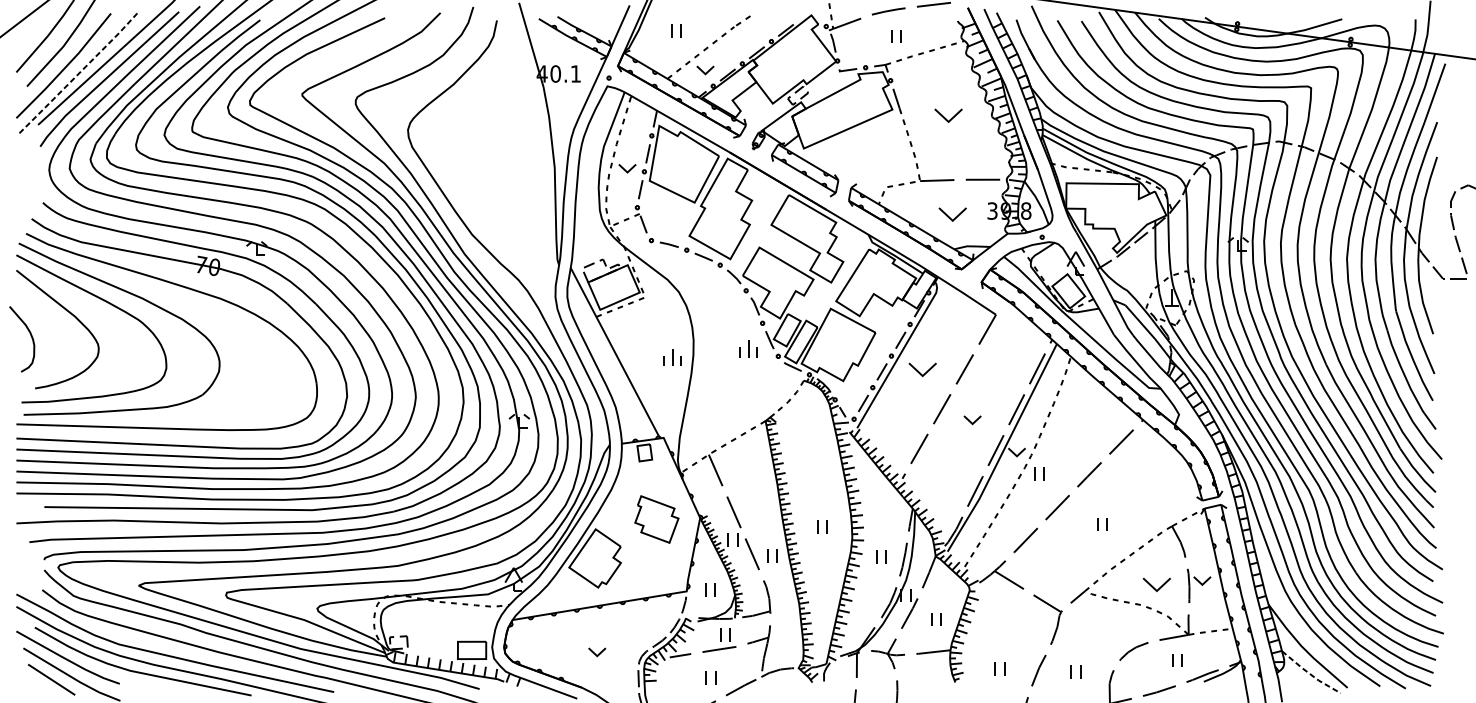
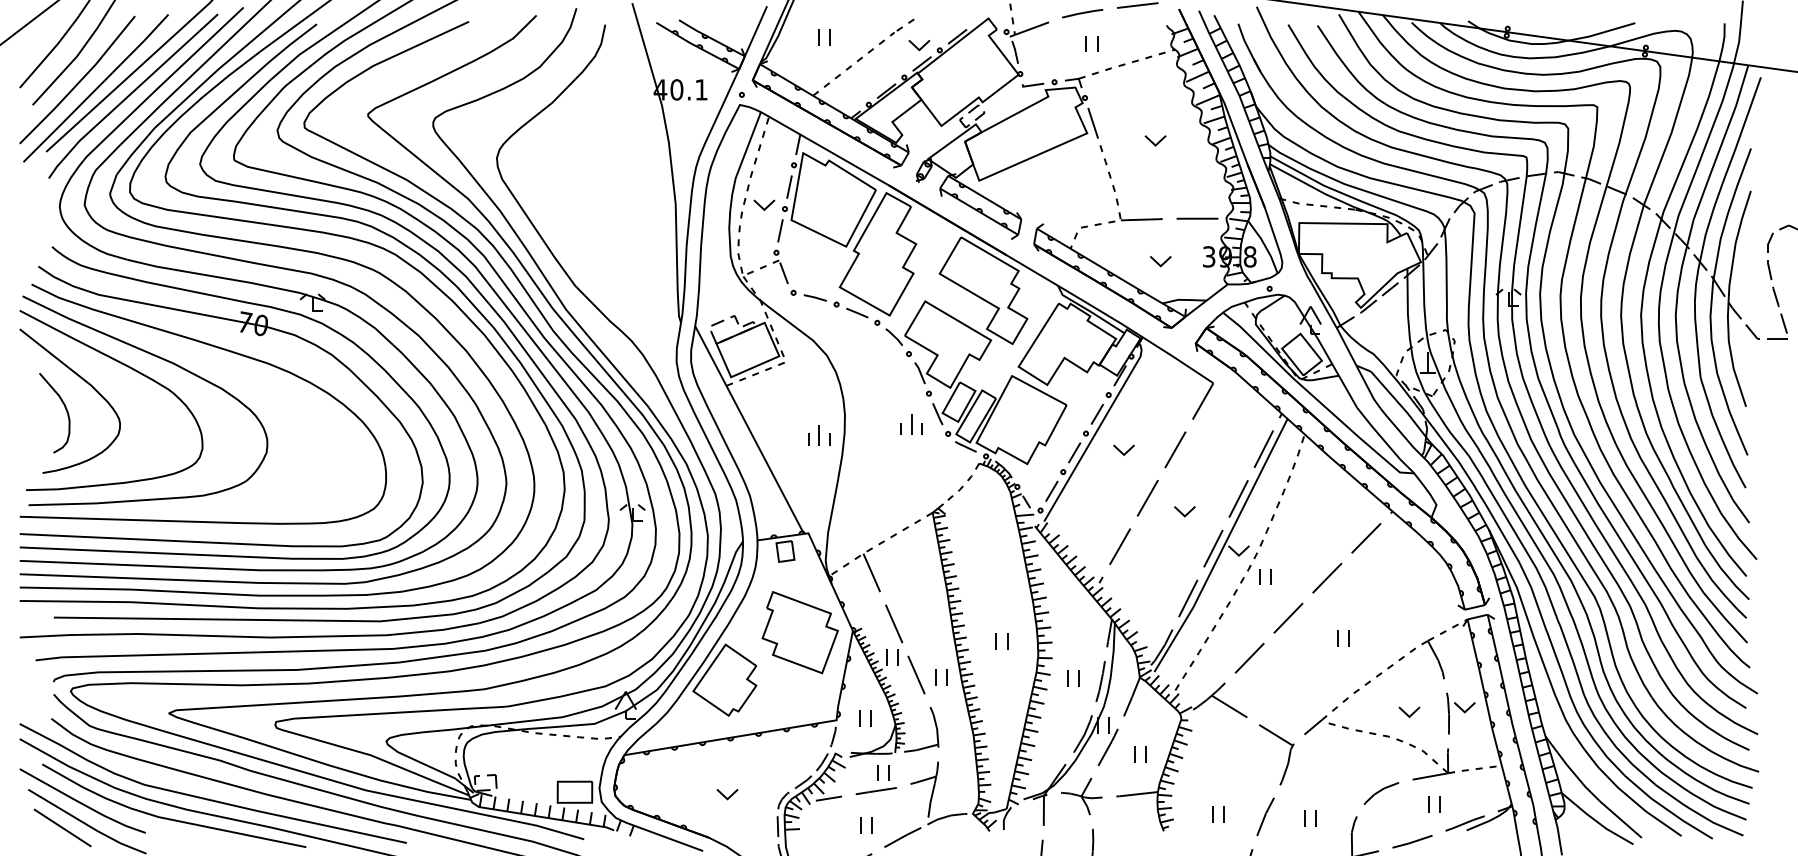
part: (705, 70) -> (919, 45), moved
line: (79, 72) -> (96, 88), dashed -> solid
part: (948, 115) -> (1155, 140), size x0.62
part: (952, 214) -> (1160, 261), size x0.62
curve: (30, 334) -> (64, 407), moved
part: (922, 369) -> (1123, 449), size x0.62
part: (656, 519) -> (799, 632), size x1.43
part: (1156, 584) -> (1409, 711), size x0.62
line: (1310, 674) -> (1596, 821), dashed -> solid

